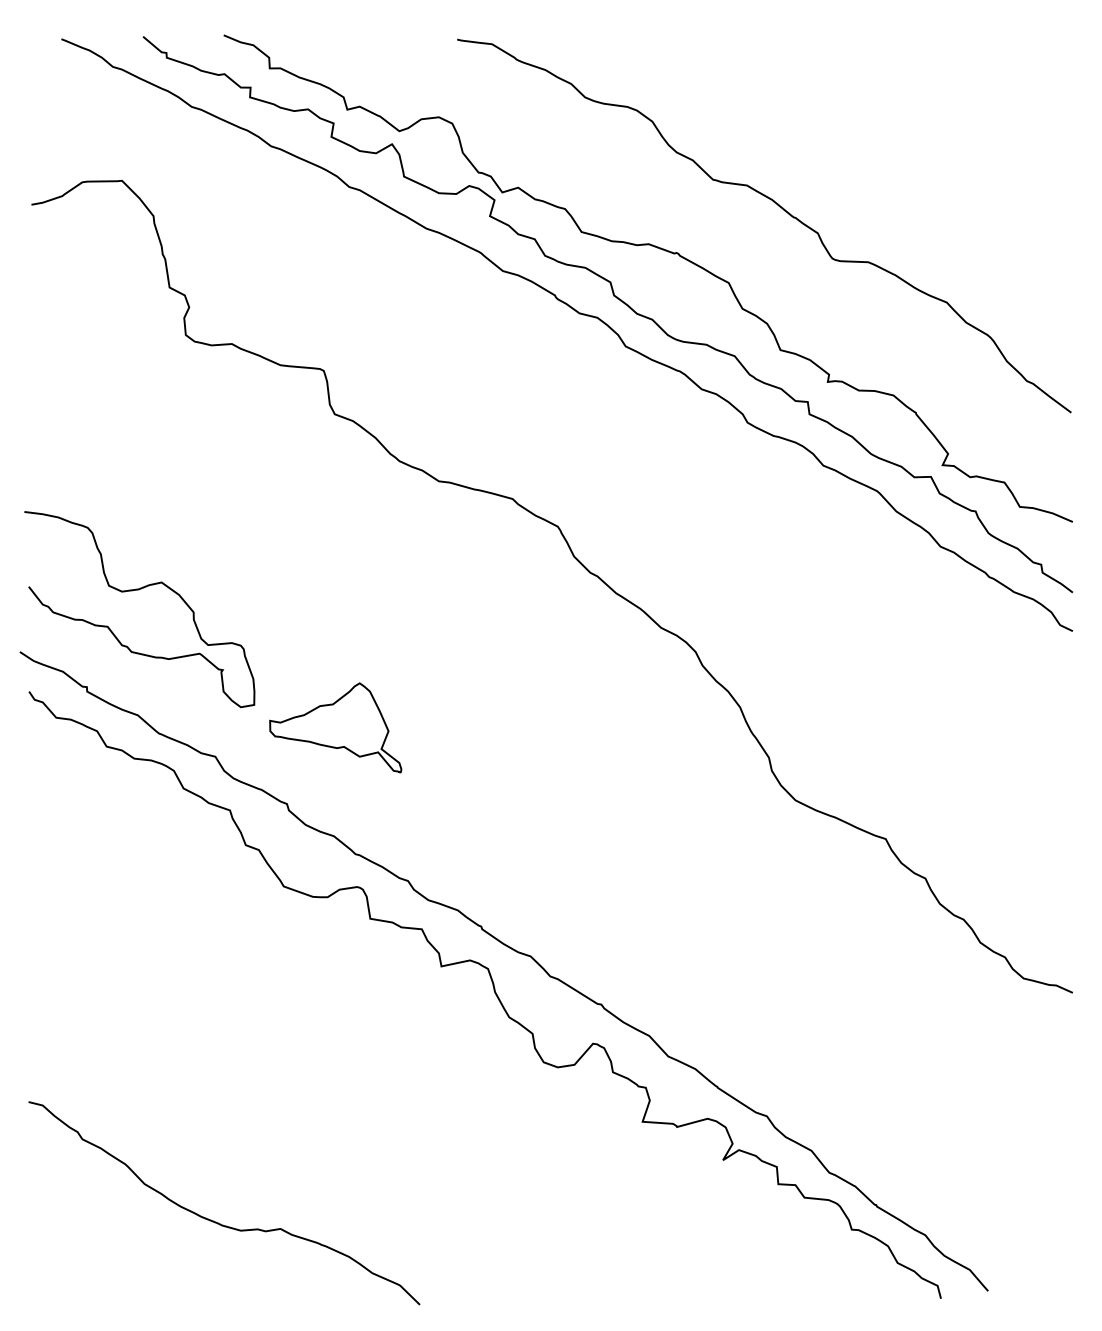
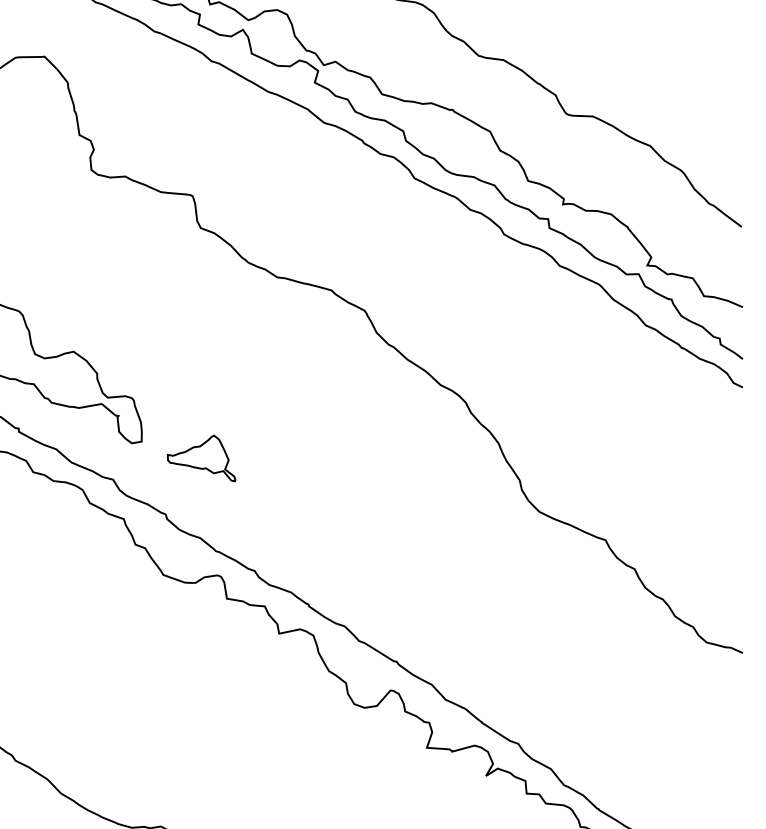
part: (335, 727) -> (201, 458), size x0.7

